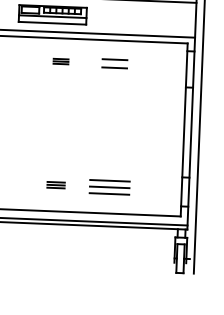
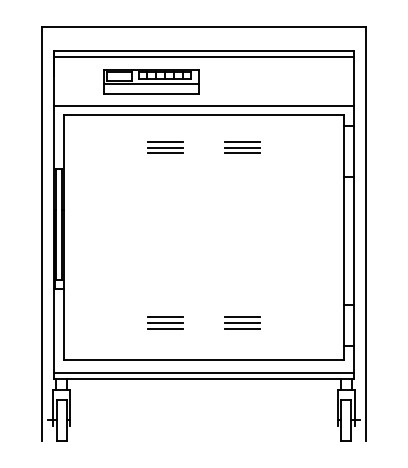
part: (60, 61) -> (165, 147), size x1.67
line: (114, 63) -> (241, 147), added
part: (55, 184) -> (165, 322), size x1.43
part: (110, 186) -> (242, 322), size x0.62

